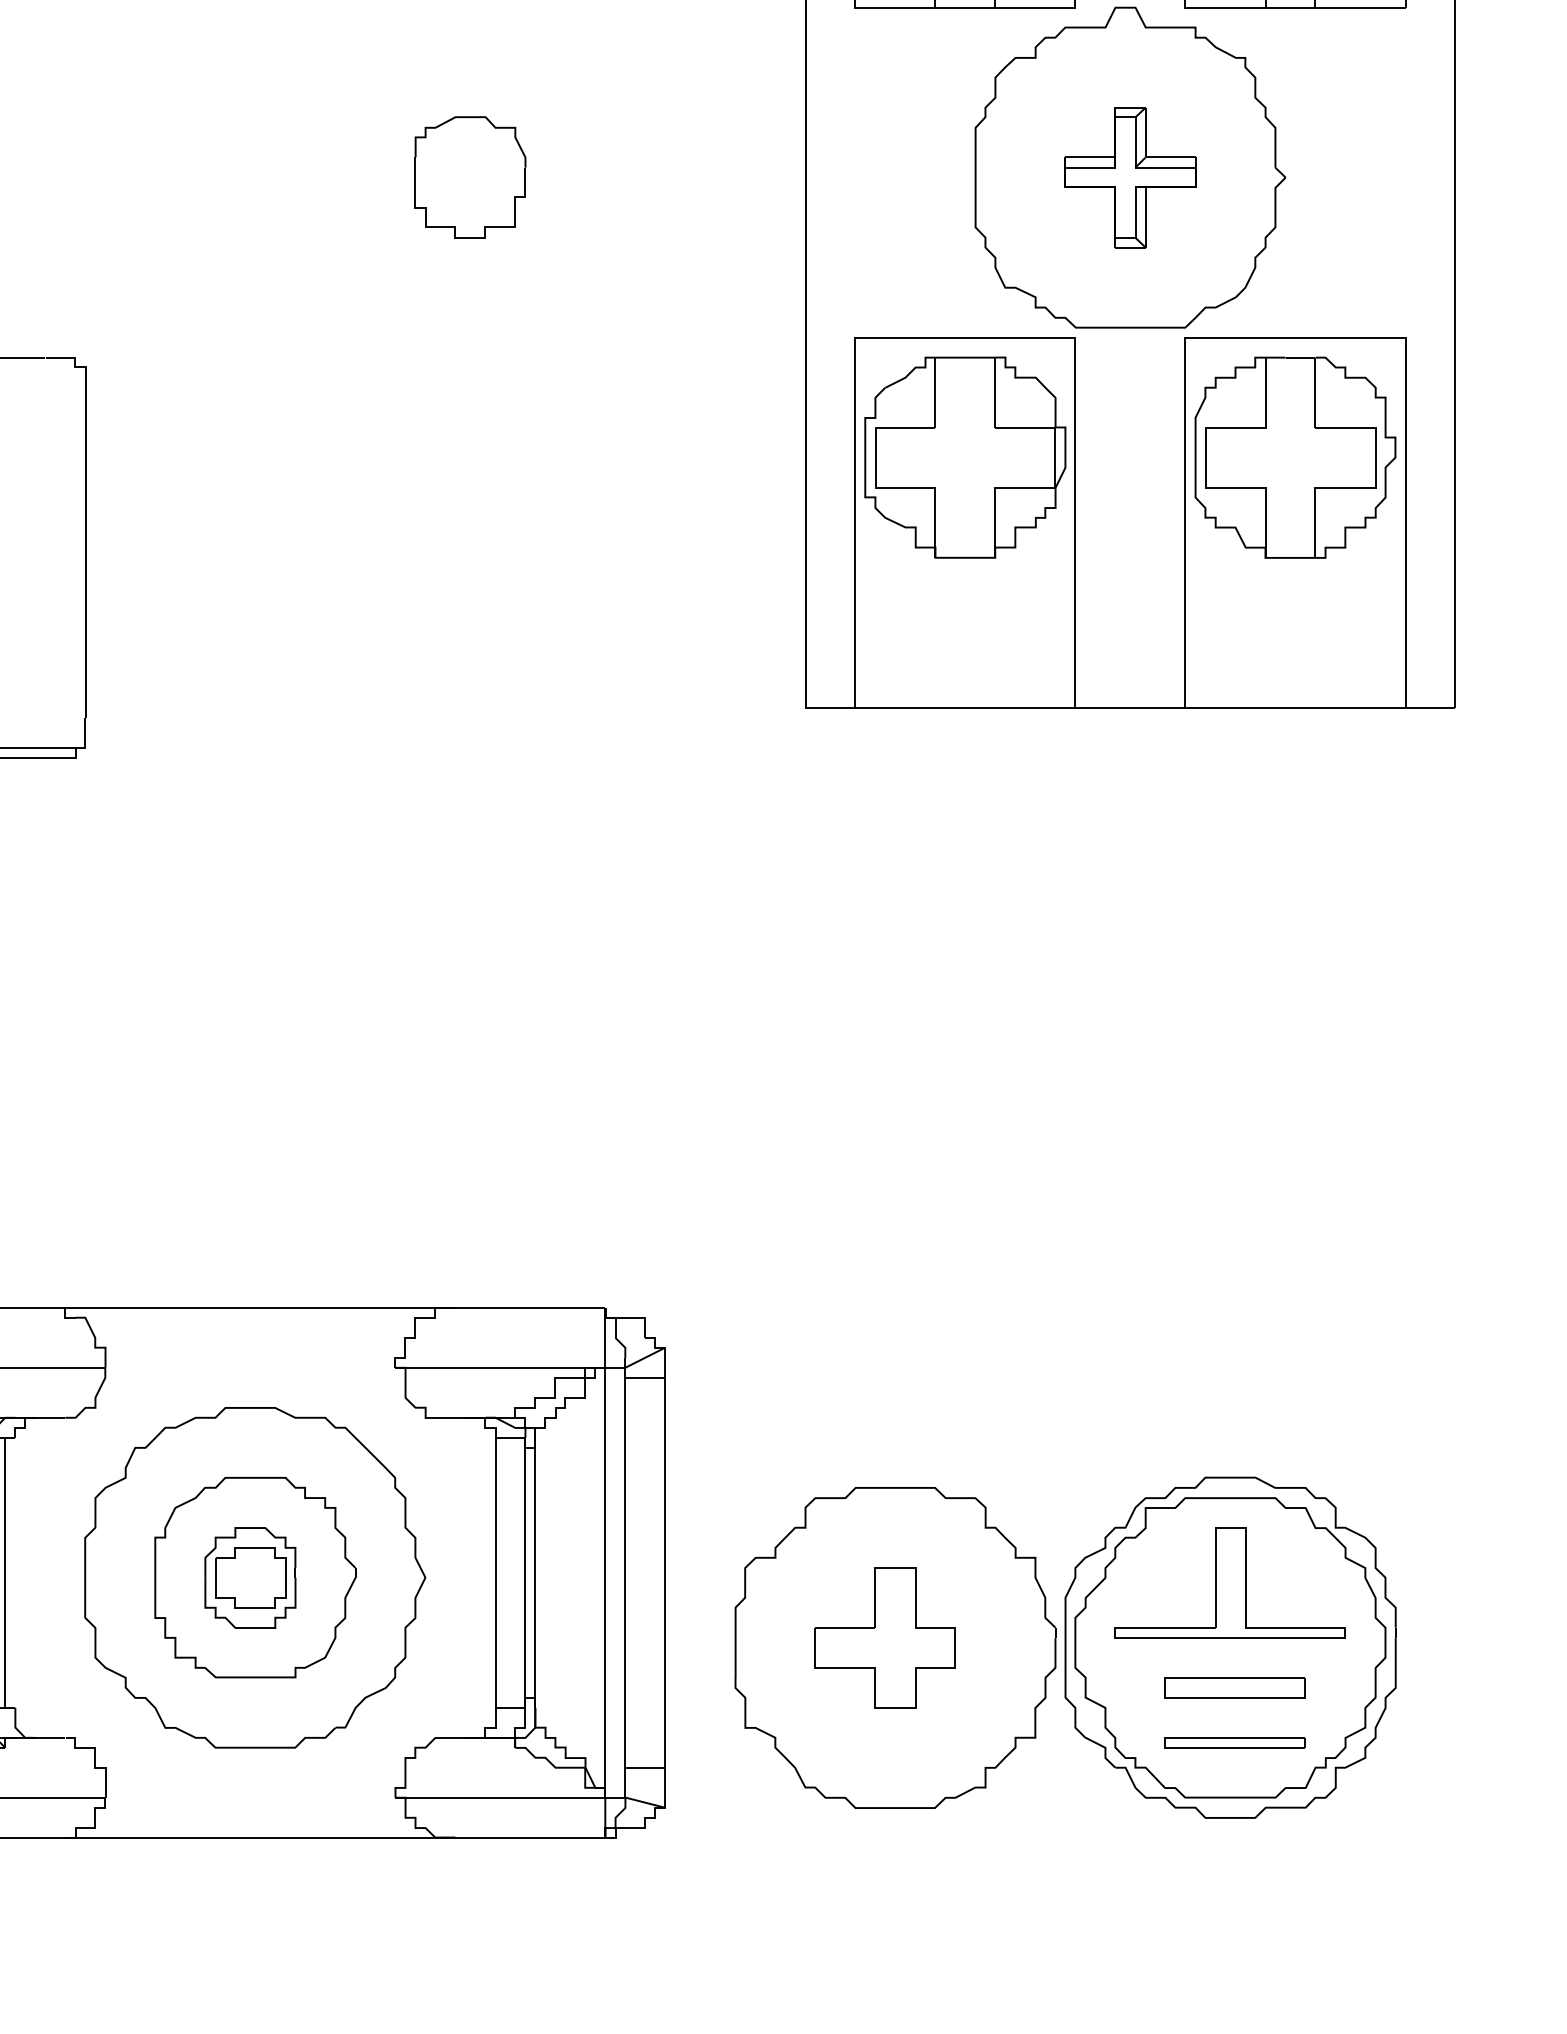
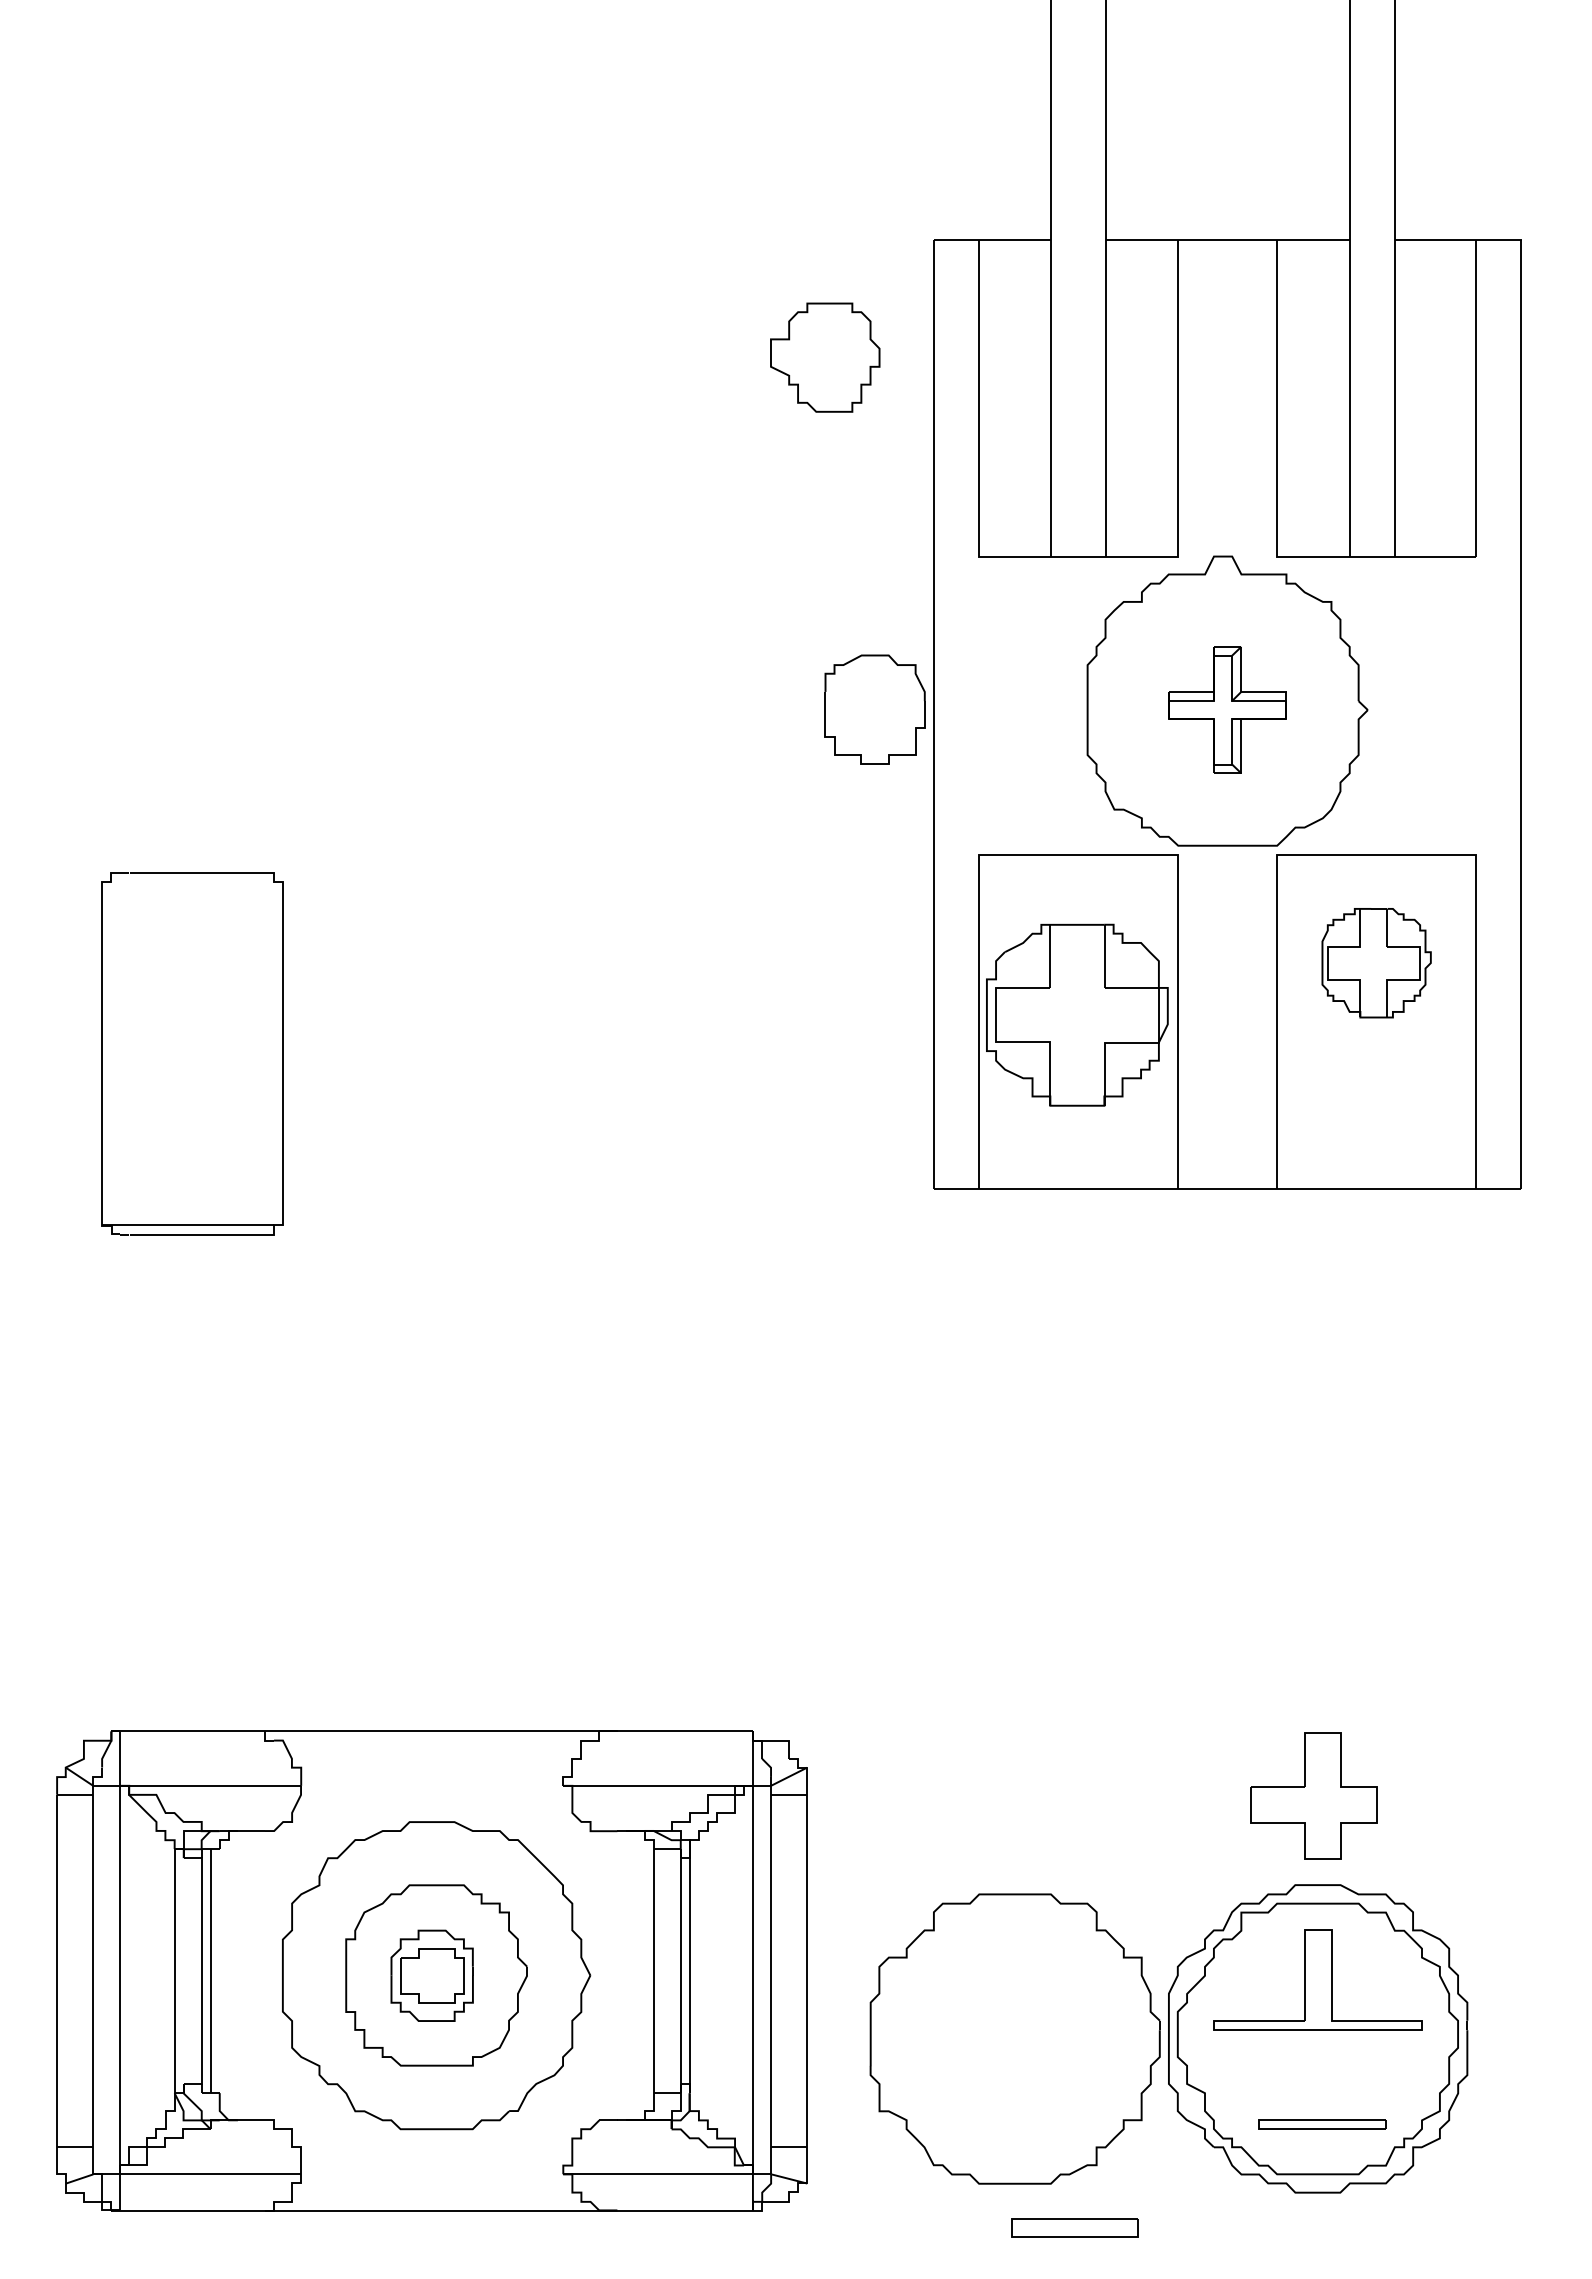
part: (469, 176) -> (874, 709), moved
part: (965, 456) -> (1077, 1014), moved
part: (1295, 456) -> (1376, 962), size x0.6
part: (884, 1637) -> (1313, 1795), moved
part: (1234, 1687) -> (1074, 2227), moved

